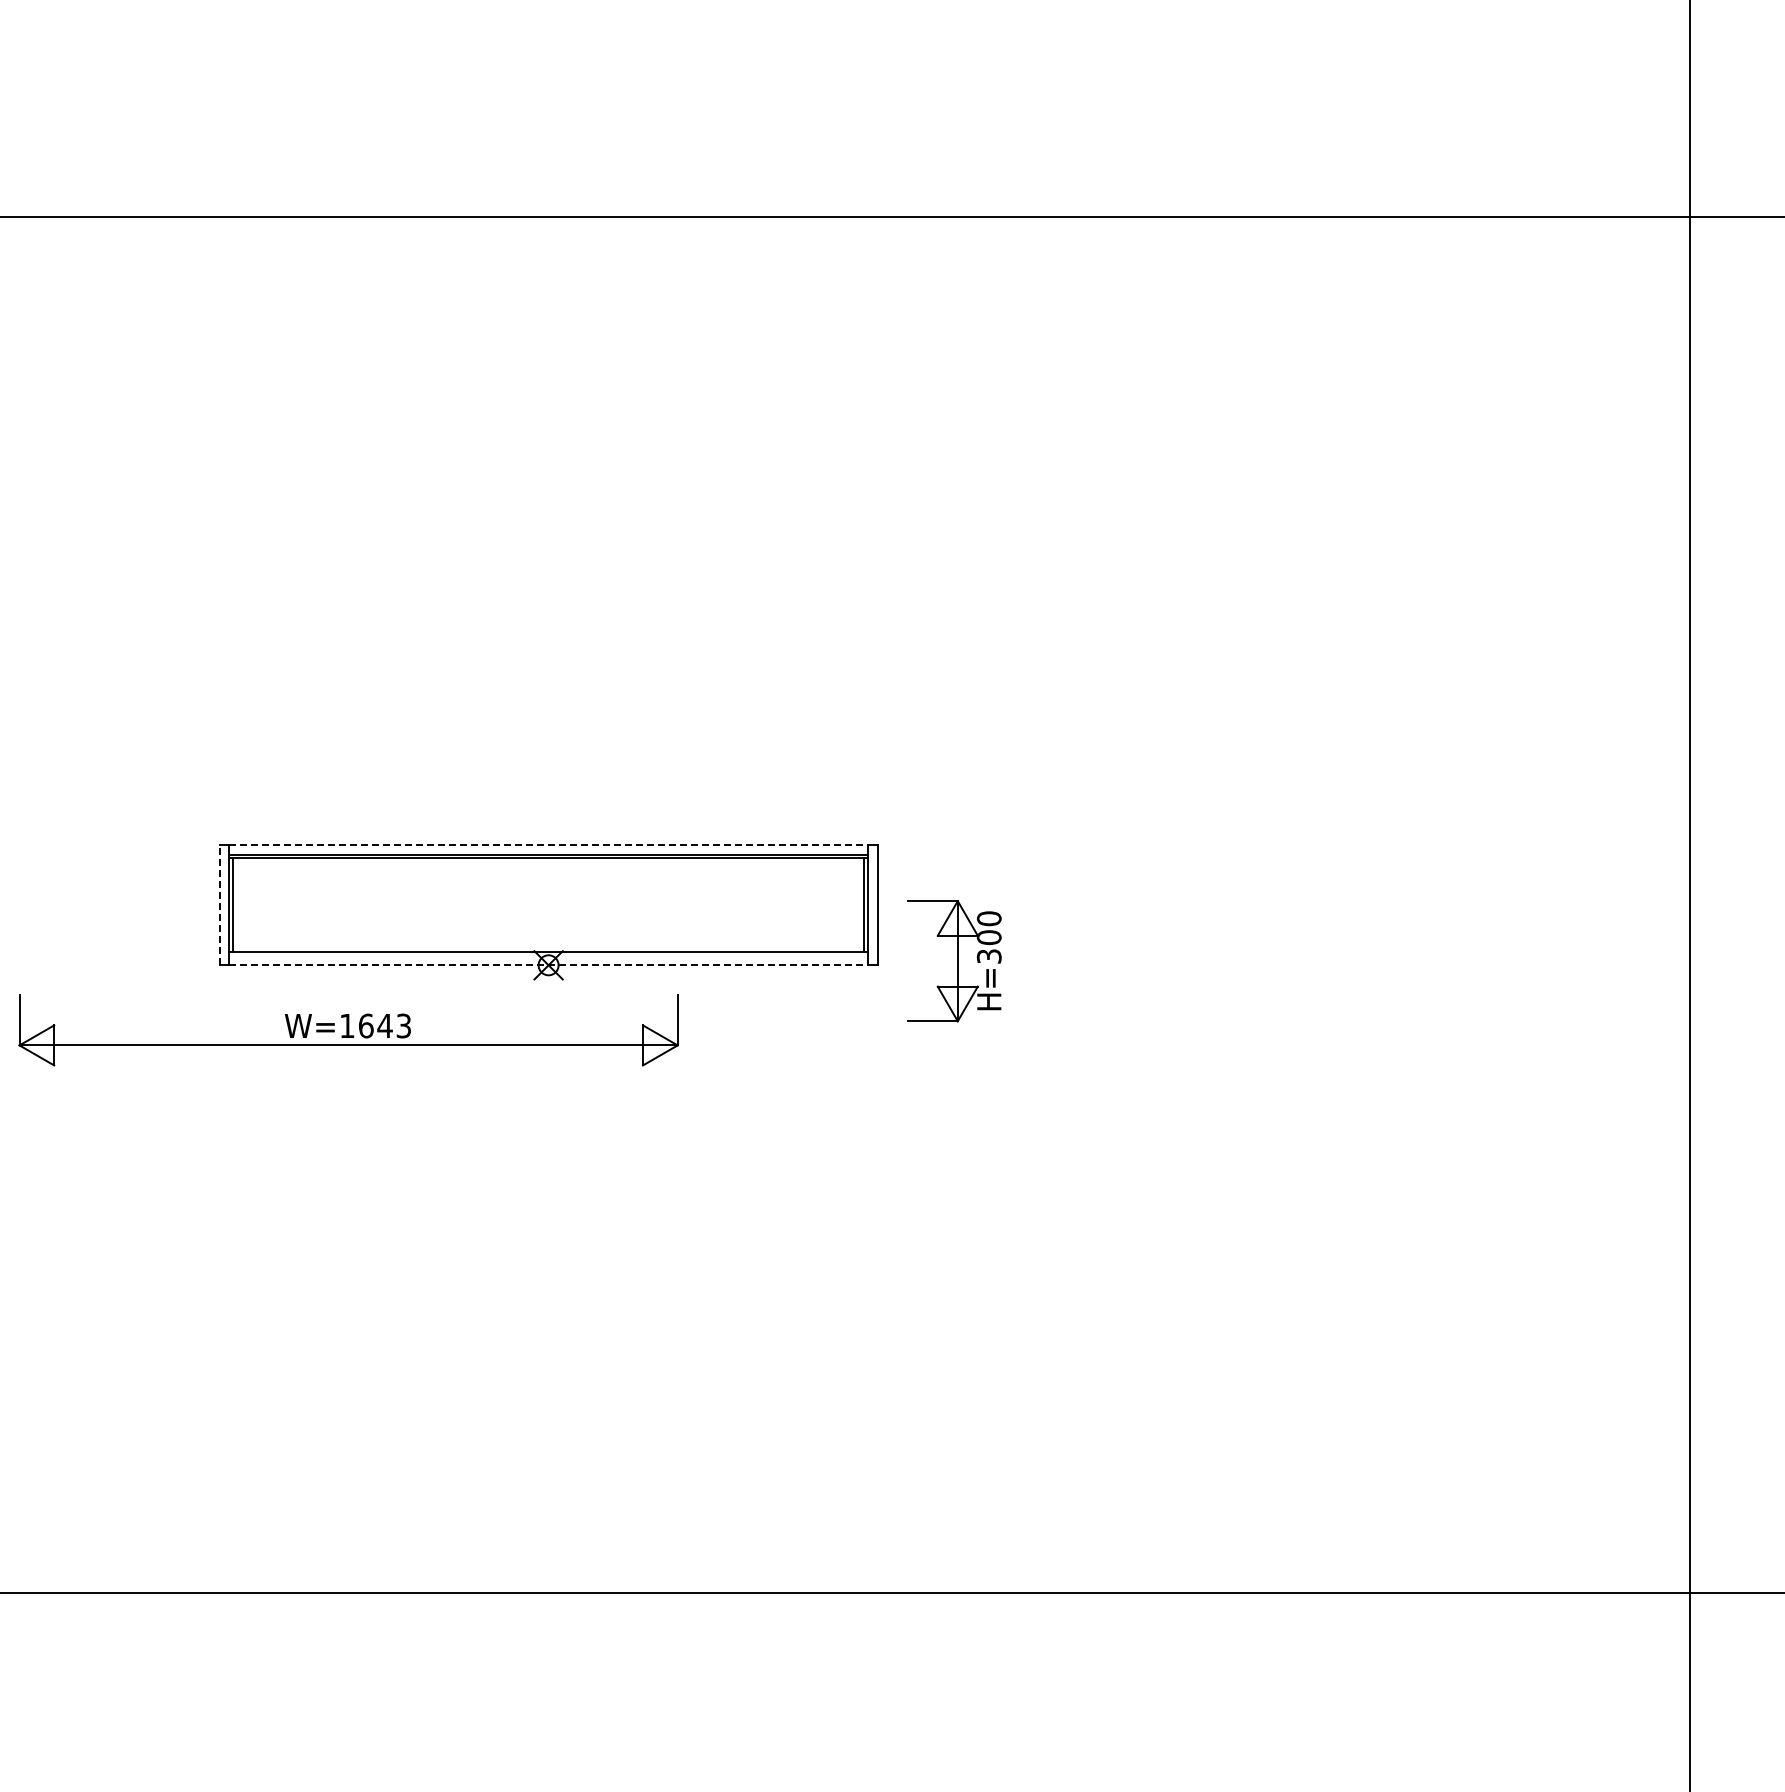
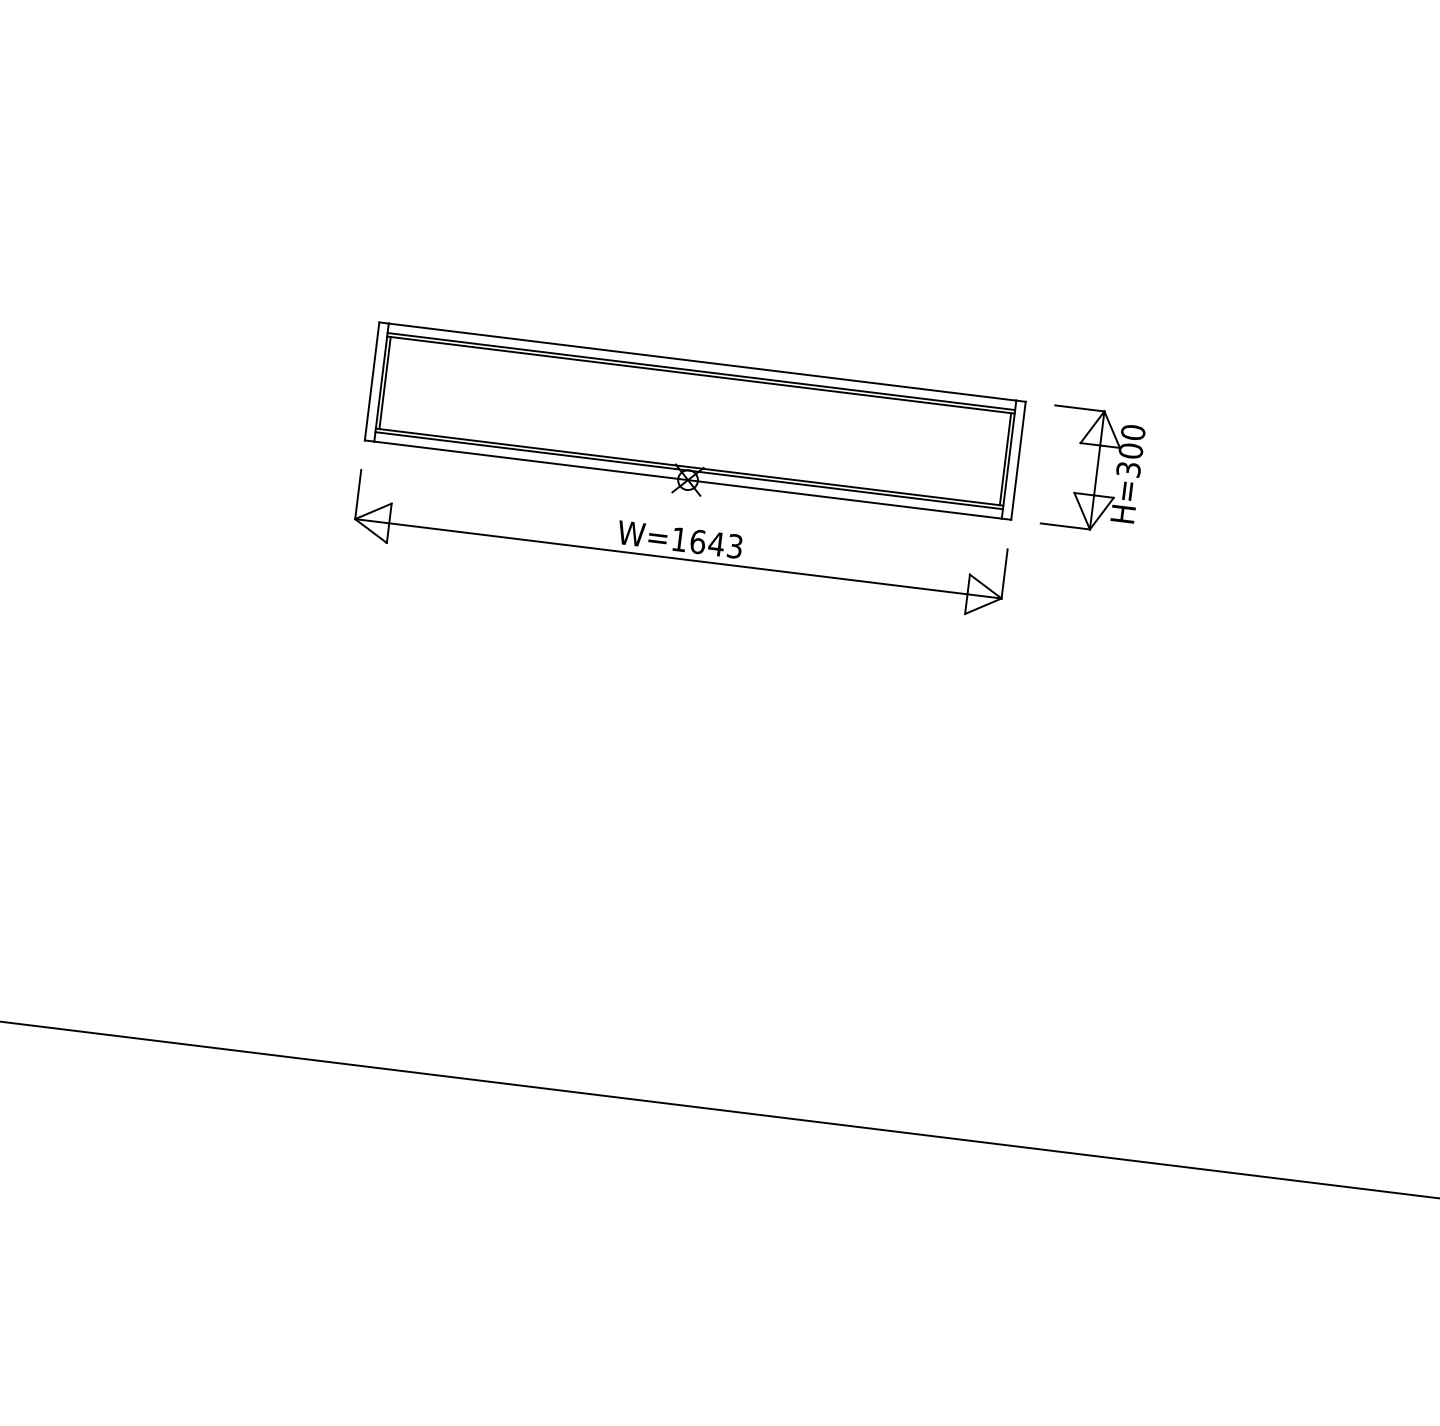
line: (549, 845) -> (703, 362), dashed -> solid
line: (219, 904) -> (372, 380), dashed -> solid
line: (548, 955) -> (689, 470), added
part: (954, 961) -> (1093, 470), moved
line: (549, 965) -> (688, 480), dashed -> solid
part: (348, 1030) -> (680, 544), moved

